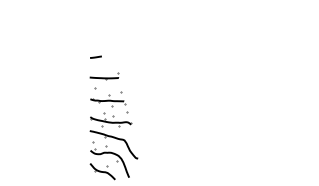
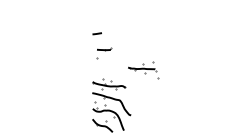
part: (104, 76) -> (104, 49), size x0.6
part: (109, 102) -> (143, 70), moved

